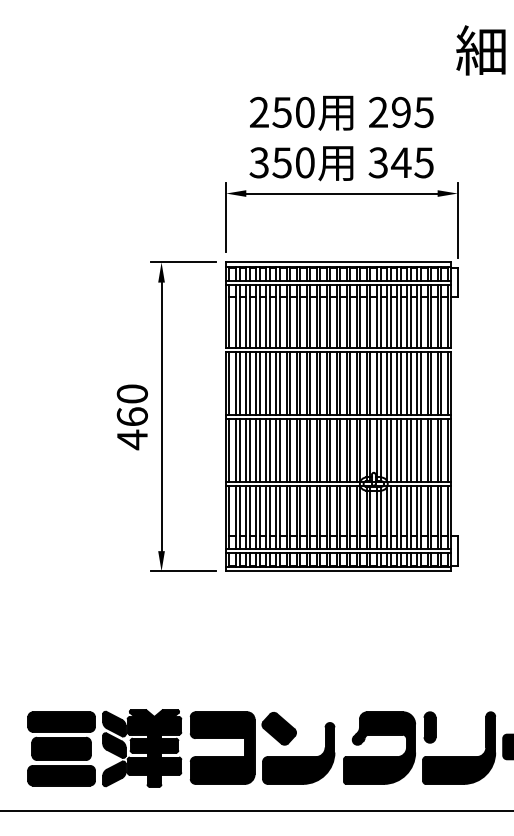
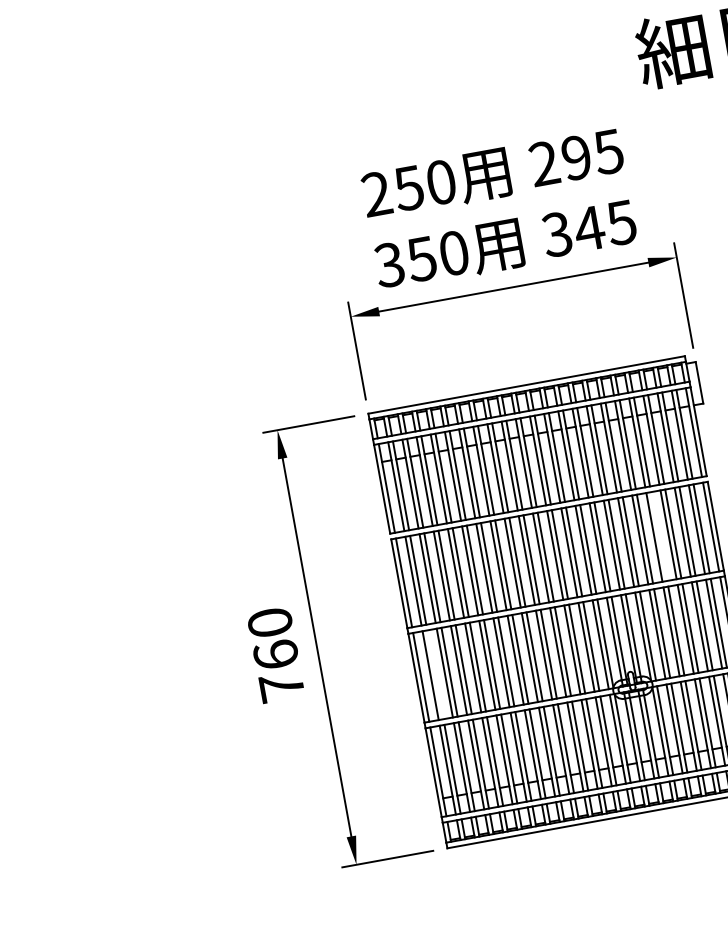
line: (410, 382) -> (658, 535), removed
text: (132, 439) -> (281, 686), 460 -> 760
line: (239, 450) -> (435, 674), removed

